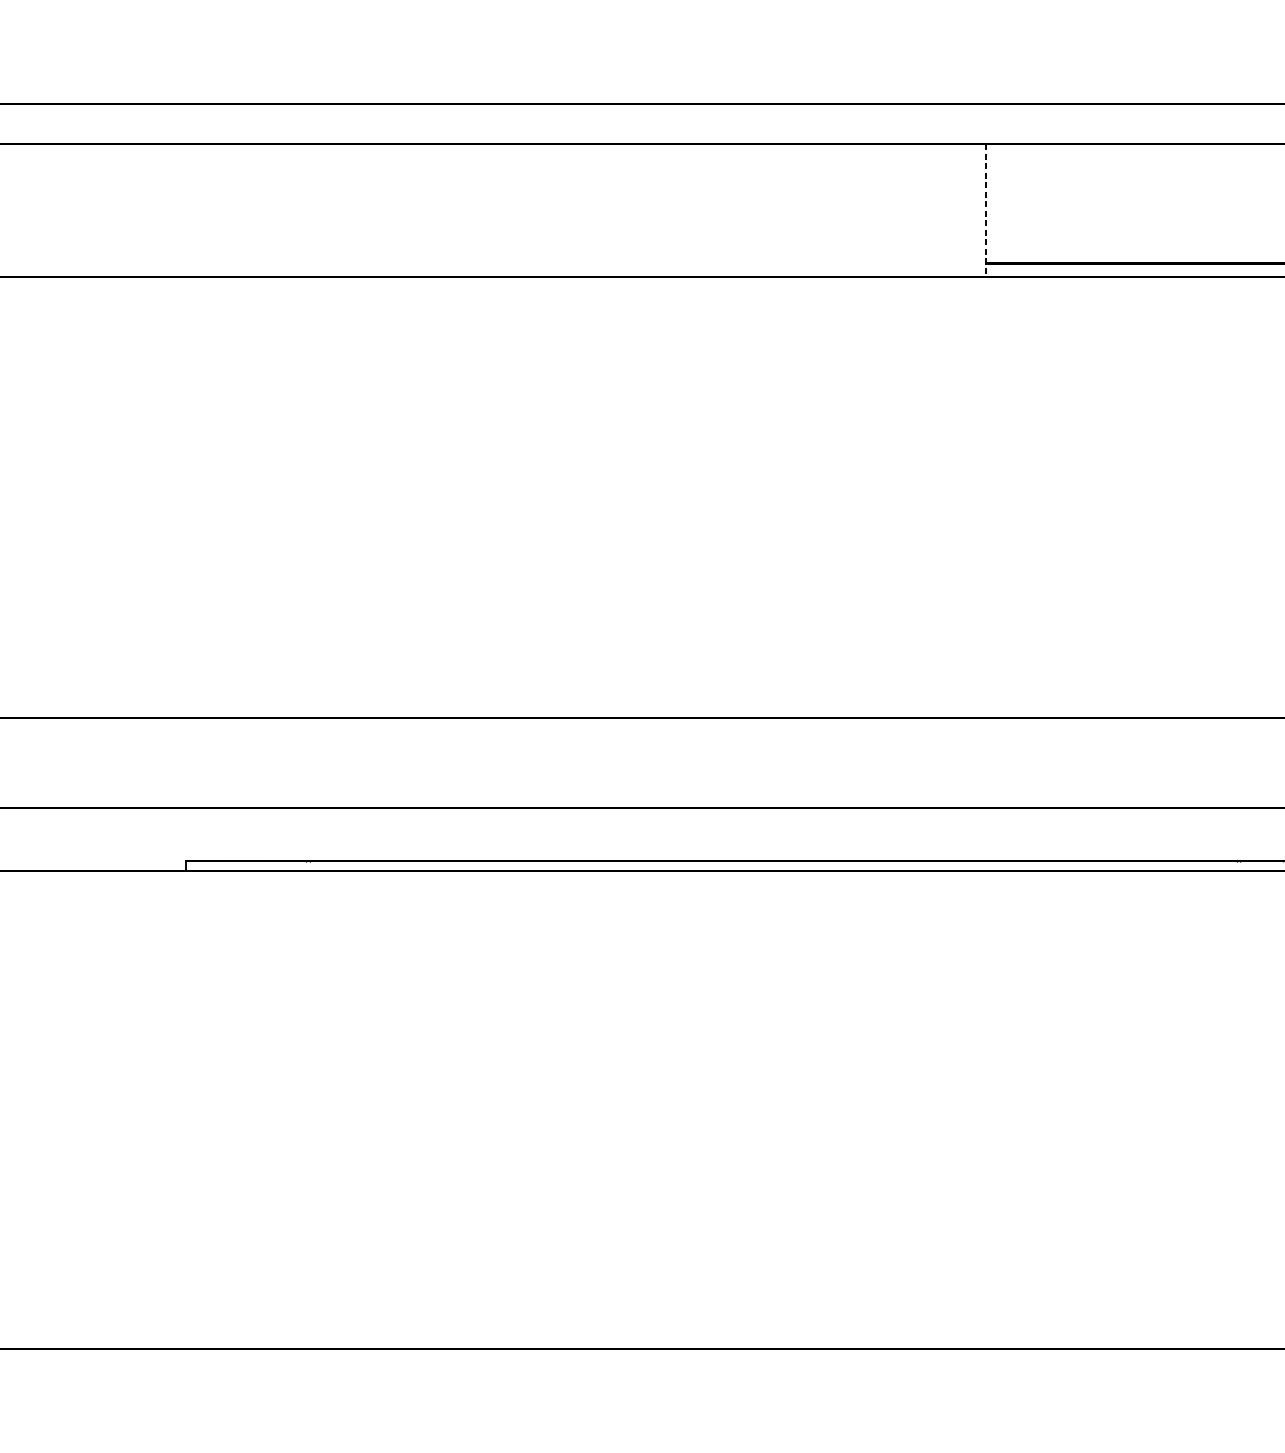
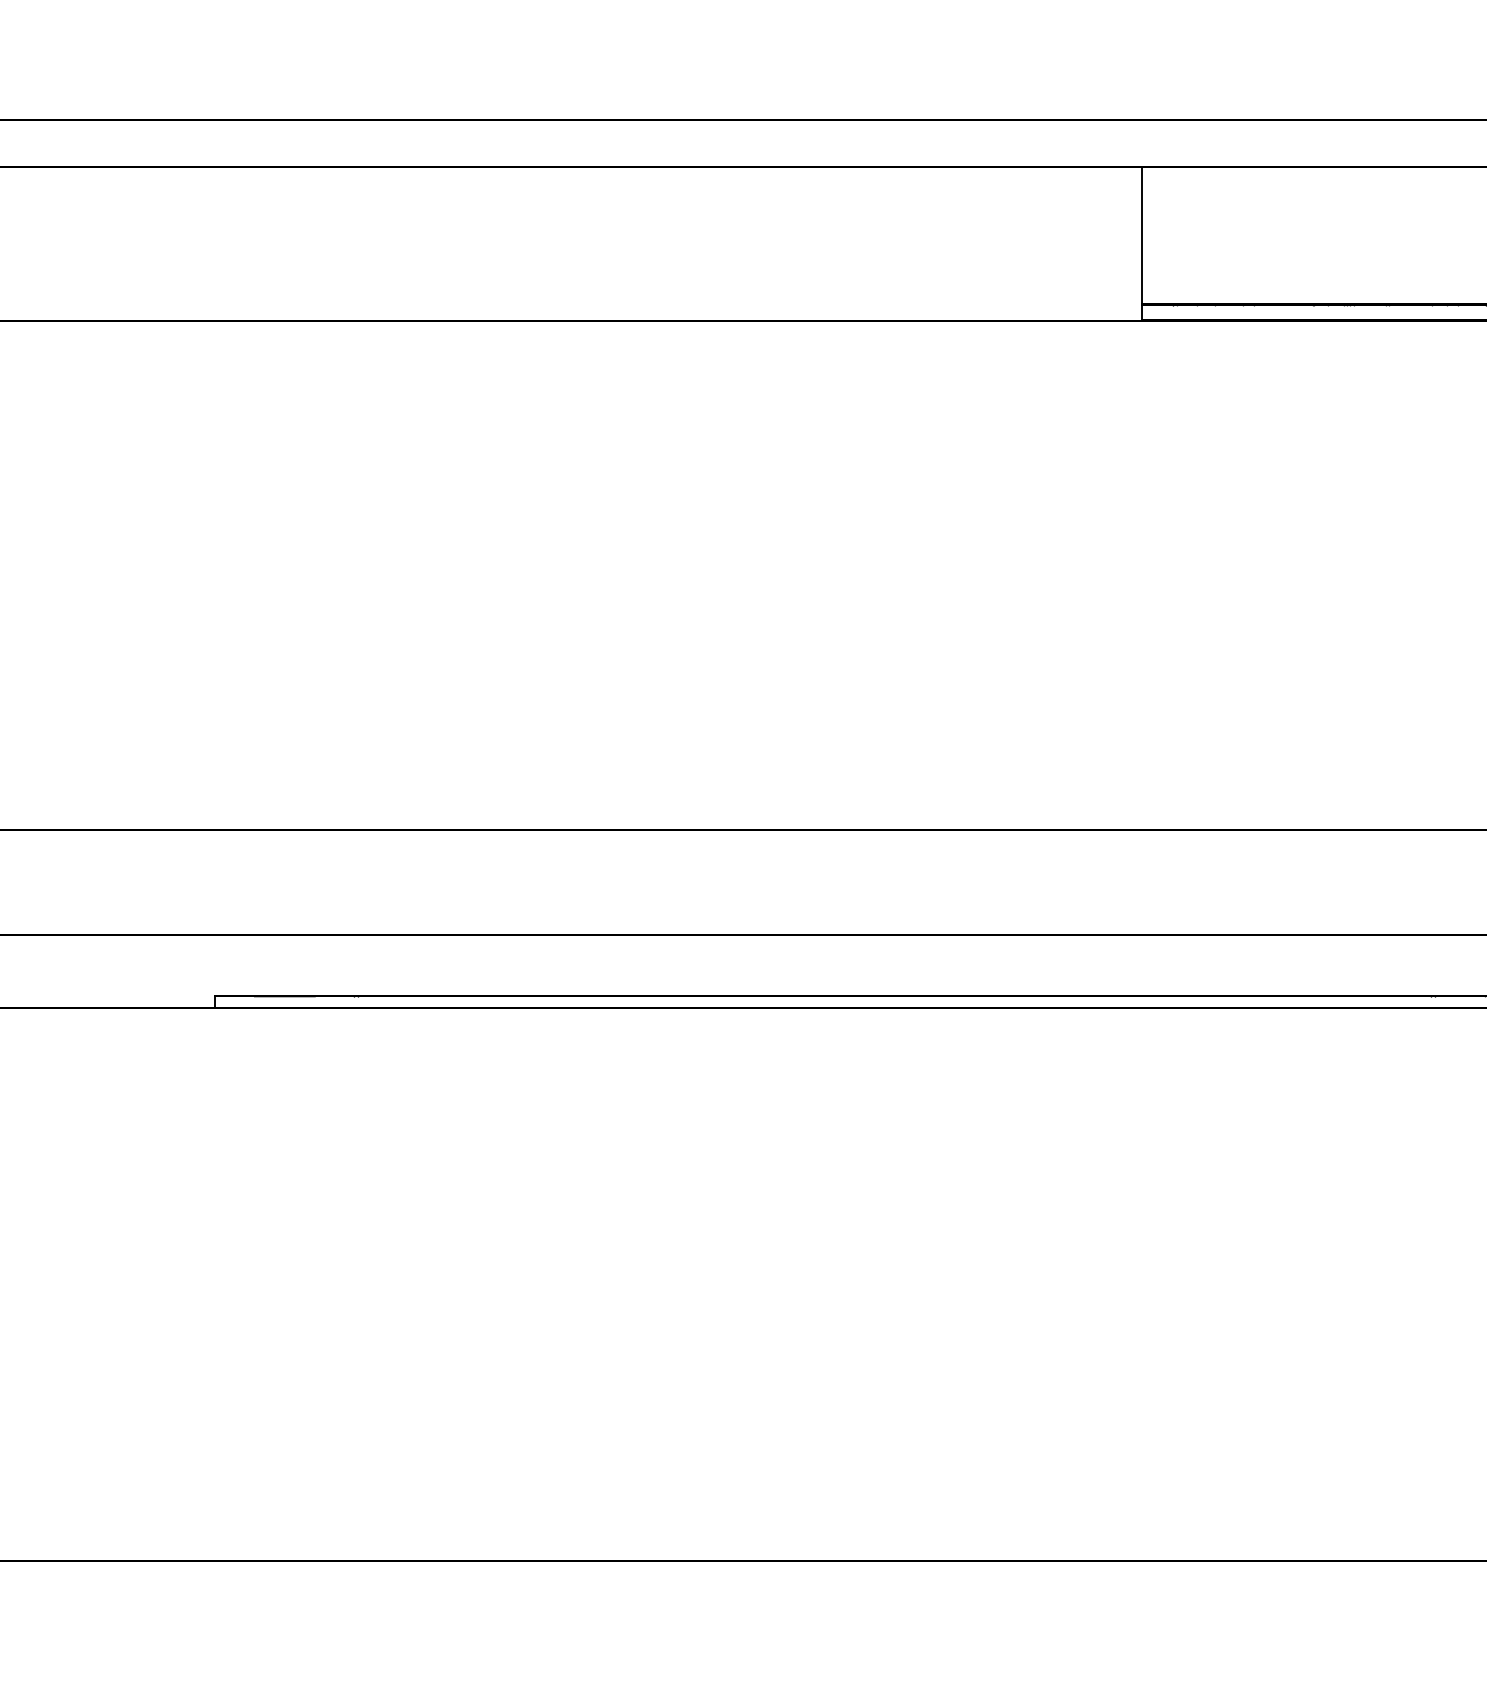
line: (986, 211) -> (1141, 244), dashed -> solid

